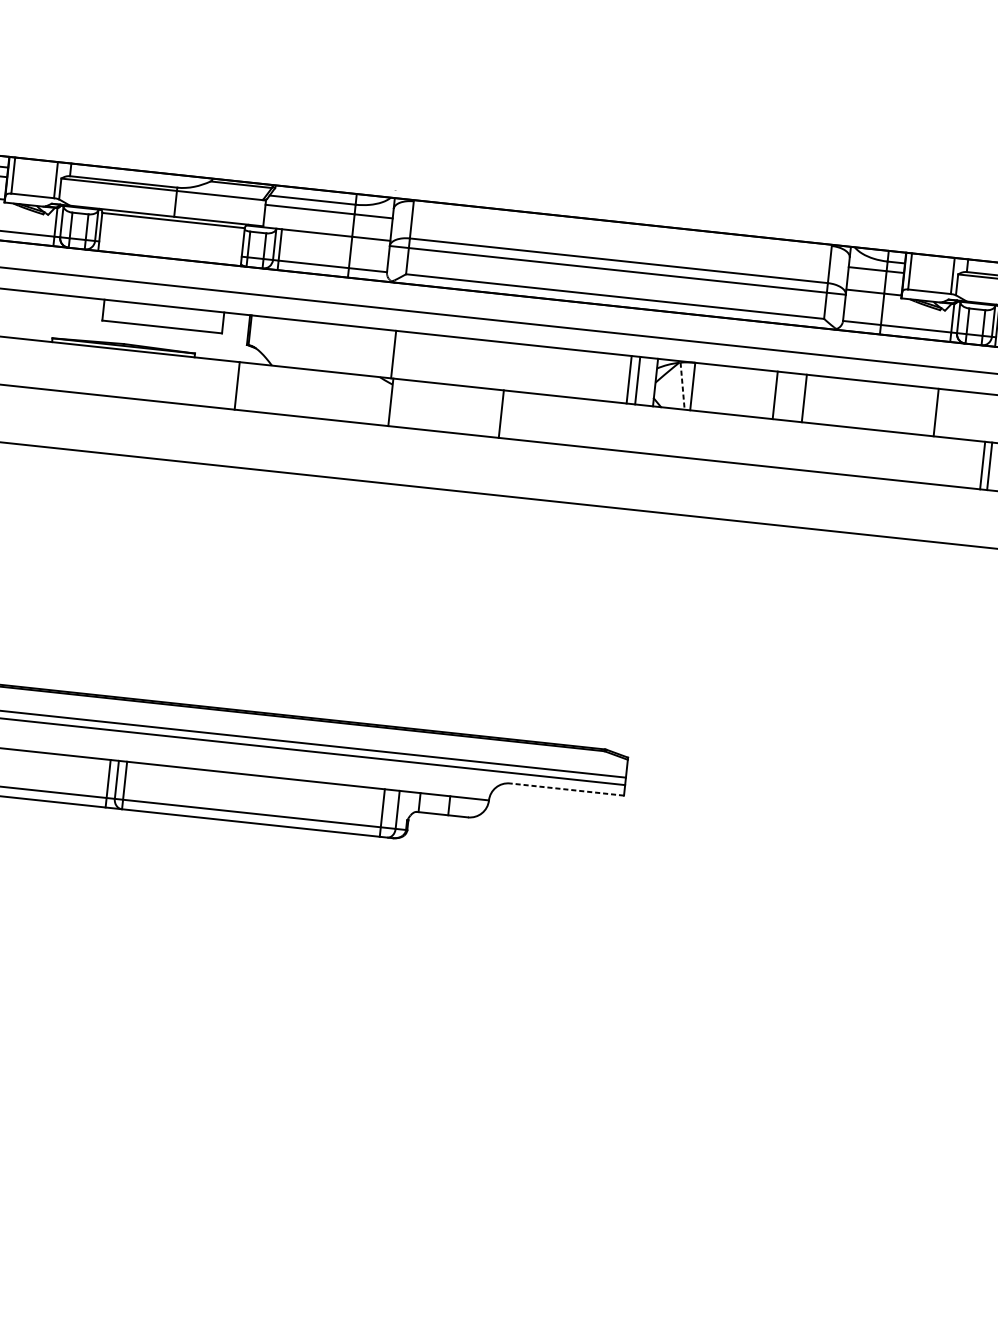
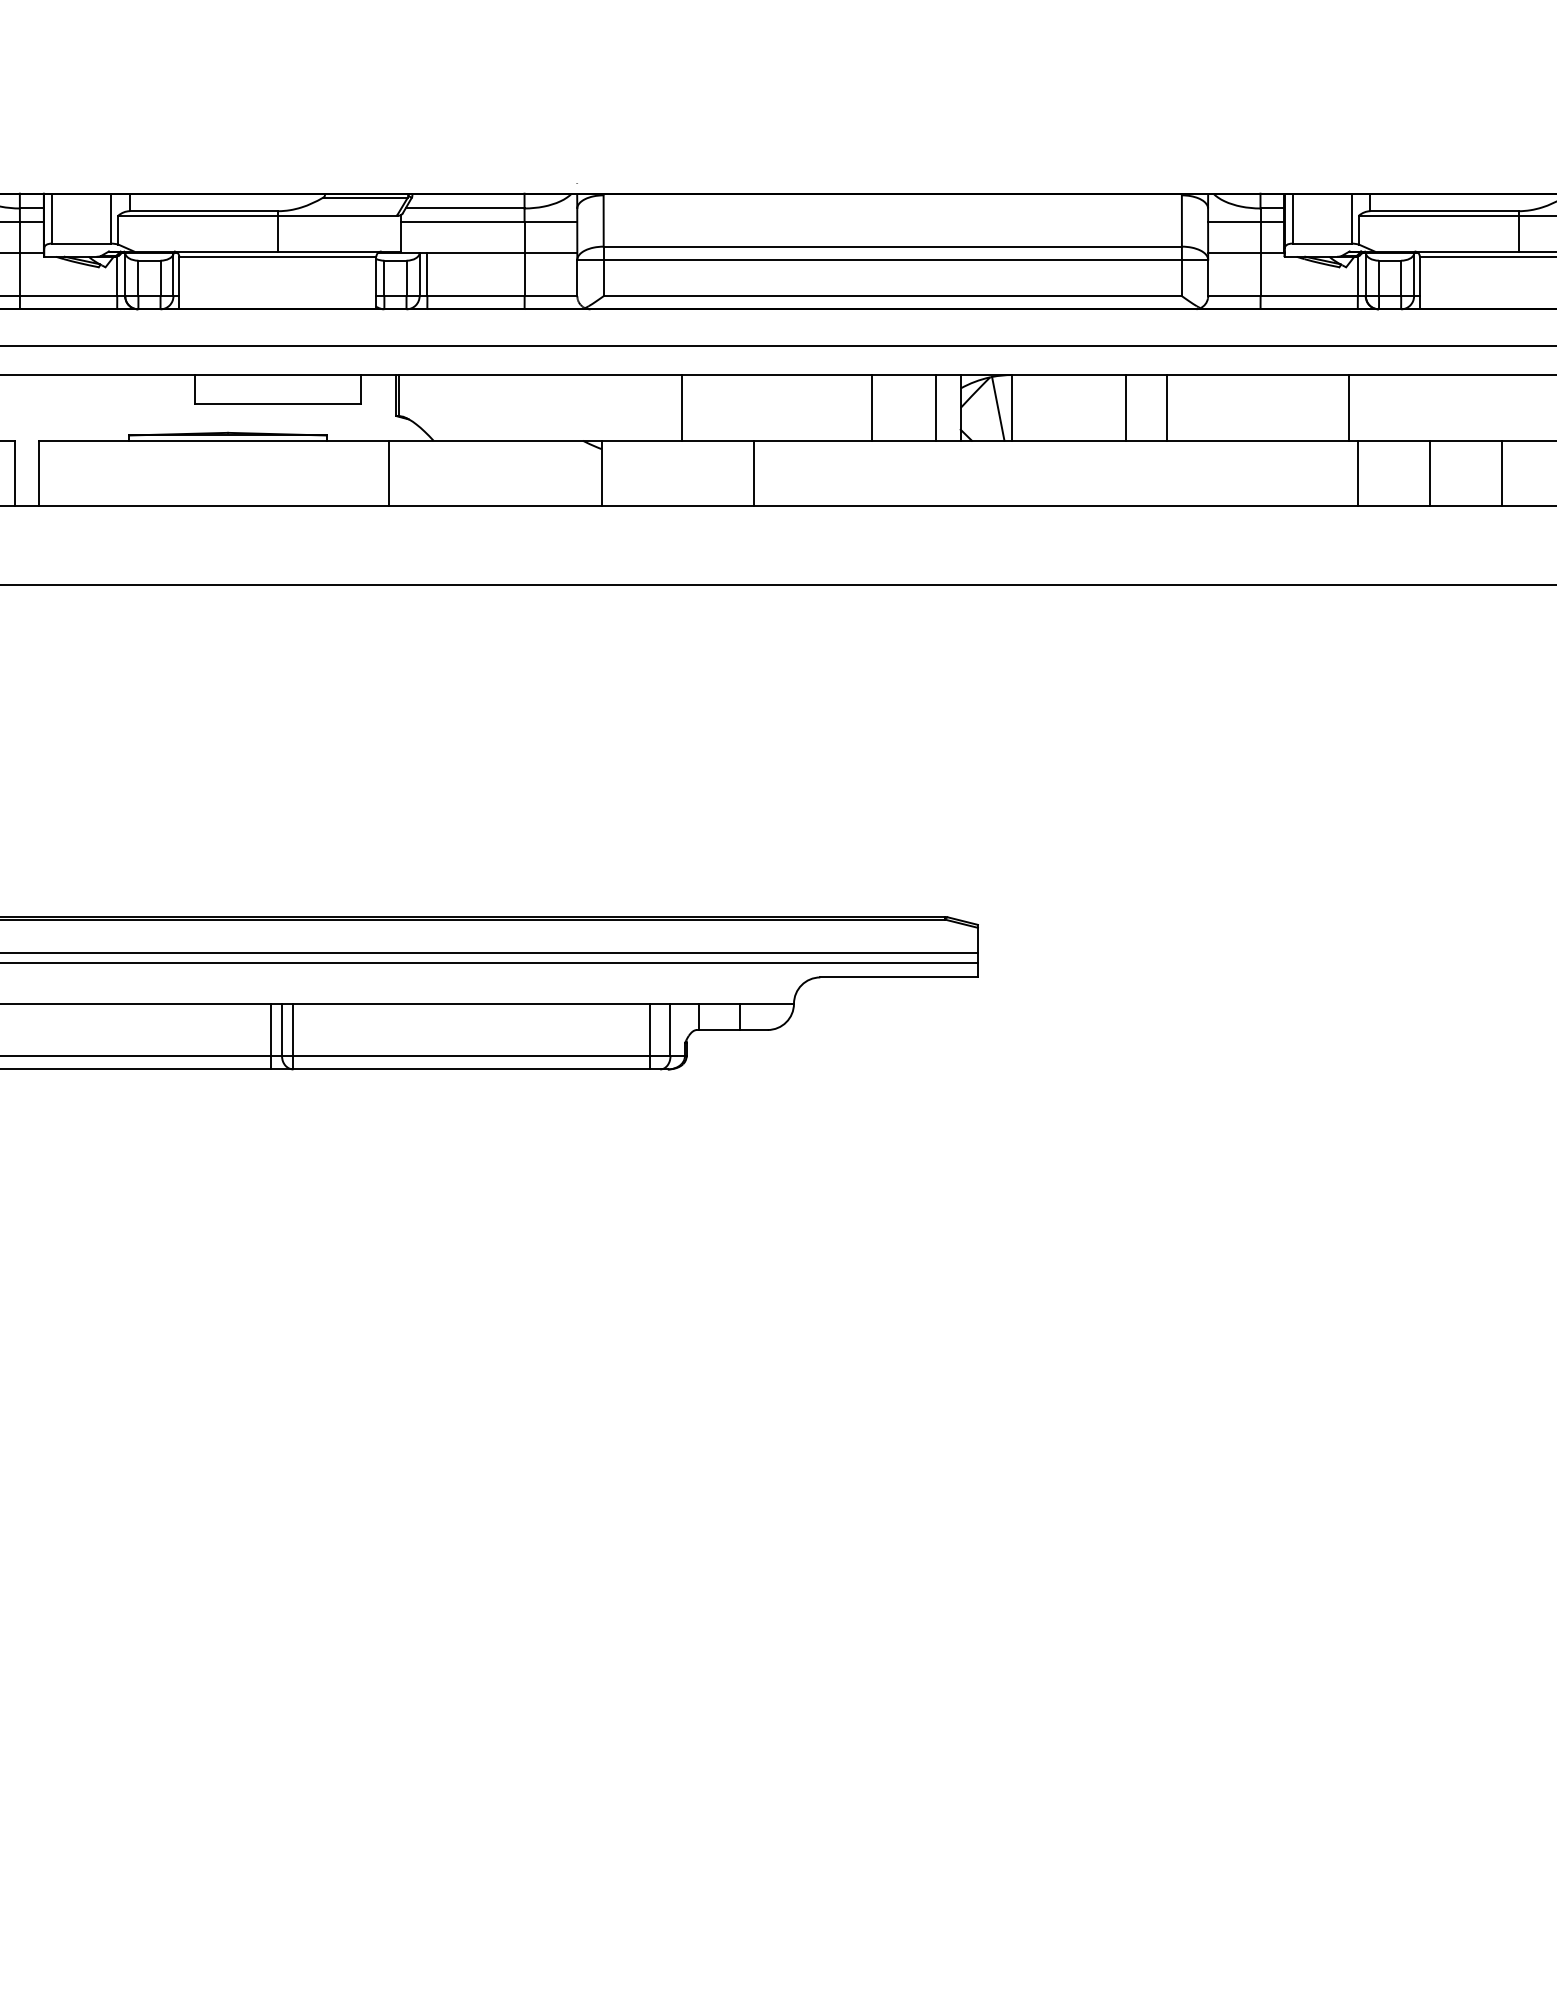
line: (393, 354) -> (682, 407), moved
line: (629, 379) -> (872, 407), moved
line: (682, 386) -> (998, 409), dashed -> solid
line: (982, 465) -> (1358, 473), moved
line: (567, 789) -> (899, 977), dashed -> solid

